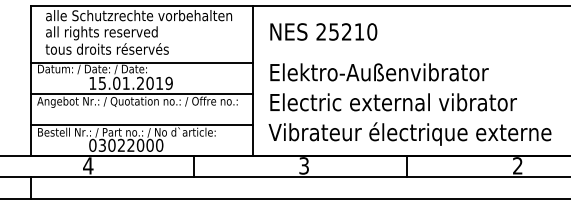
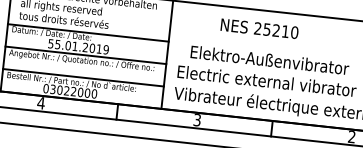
text: (323, 31) -> (259, 28), moved
text: (379, 72) -> (269, 60), moved
text: (92, 83) -> (50, 43), 15.01.2019 -> 55.01.2019

